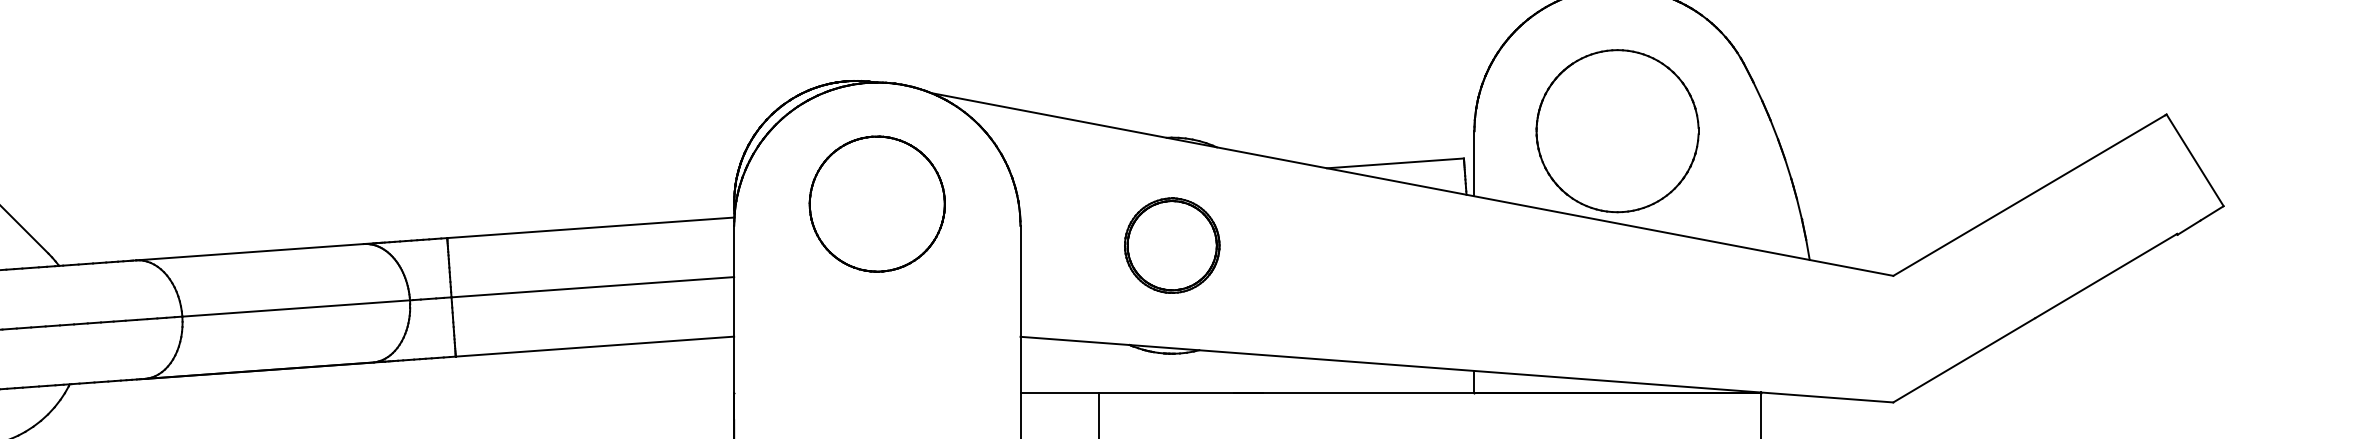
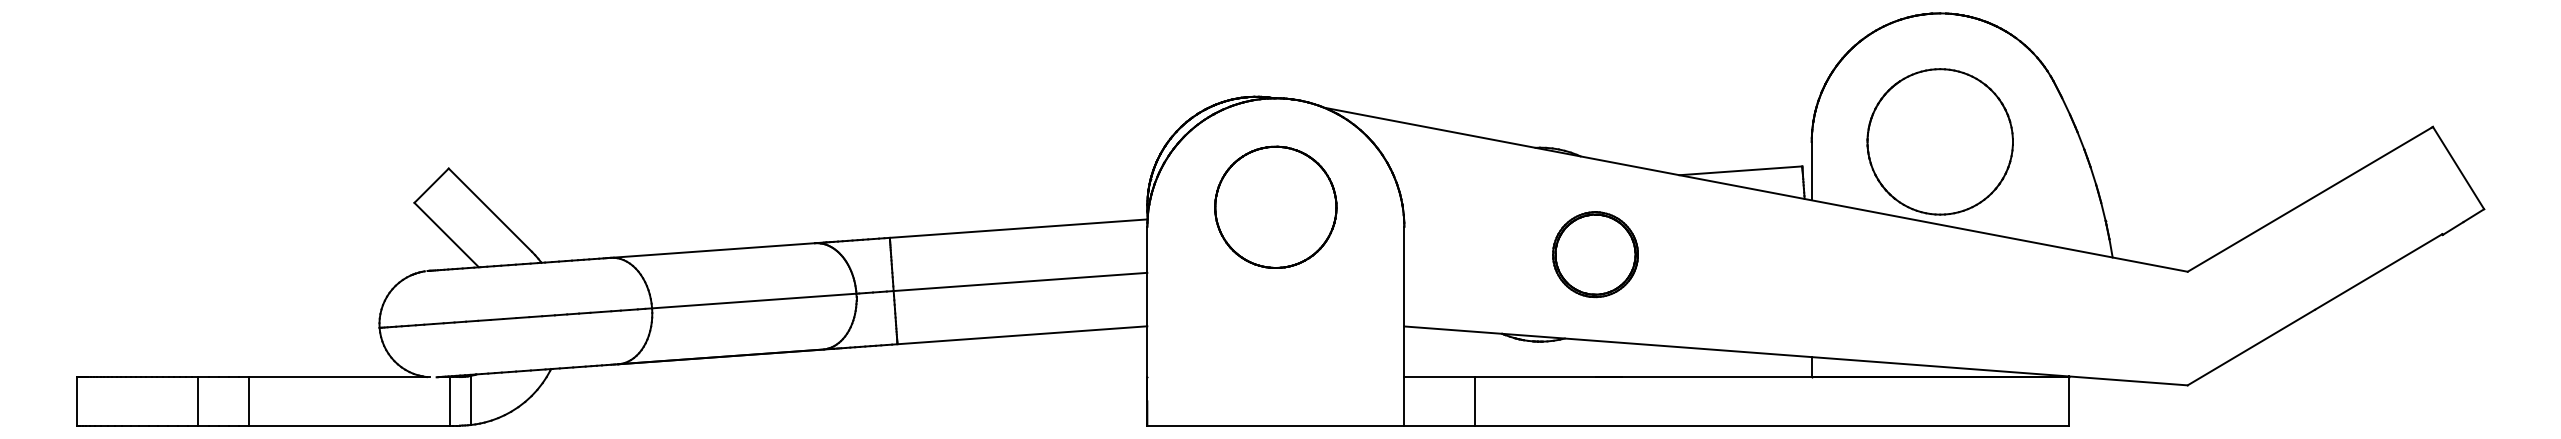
part: (1172, 245) -> (1595, 254), moved

